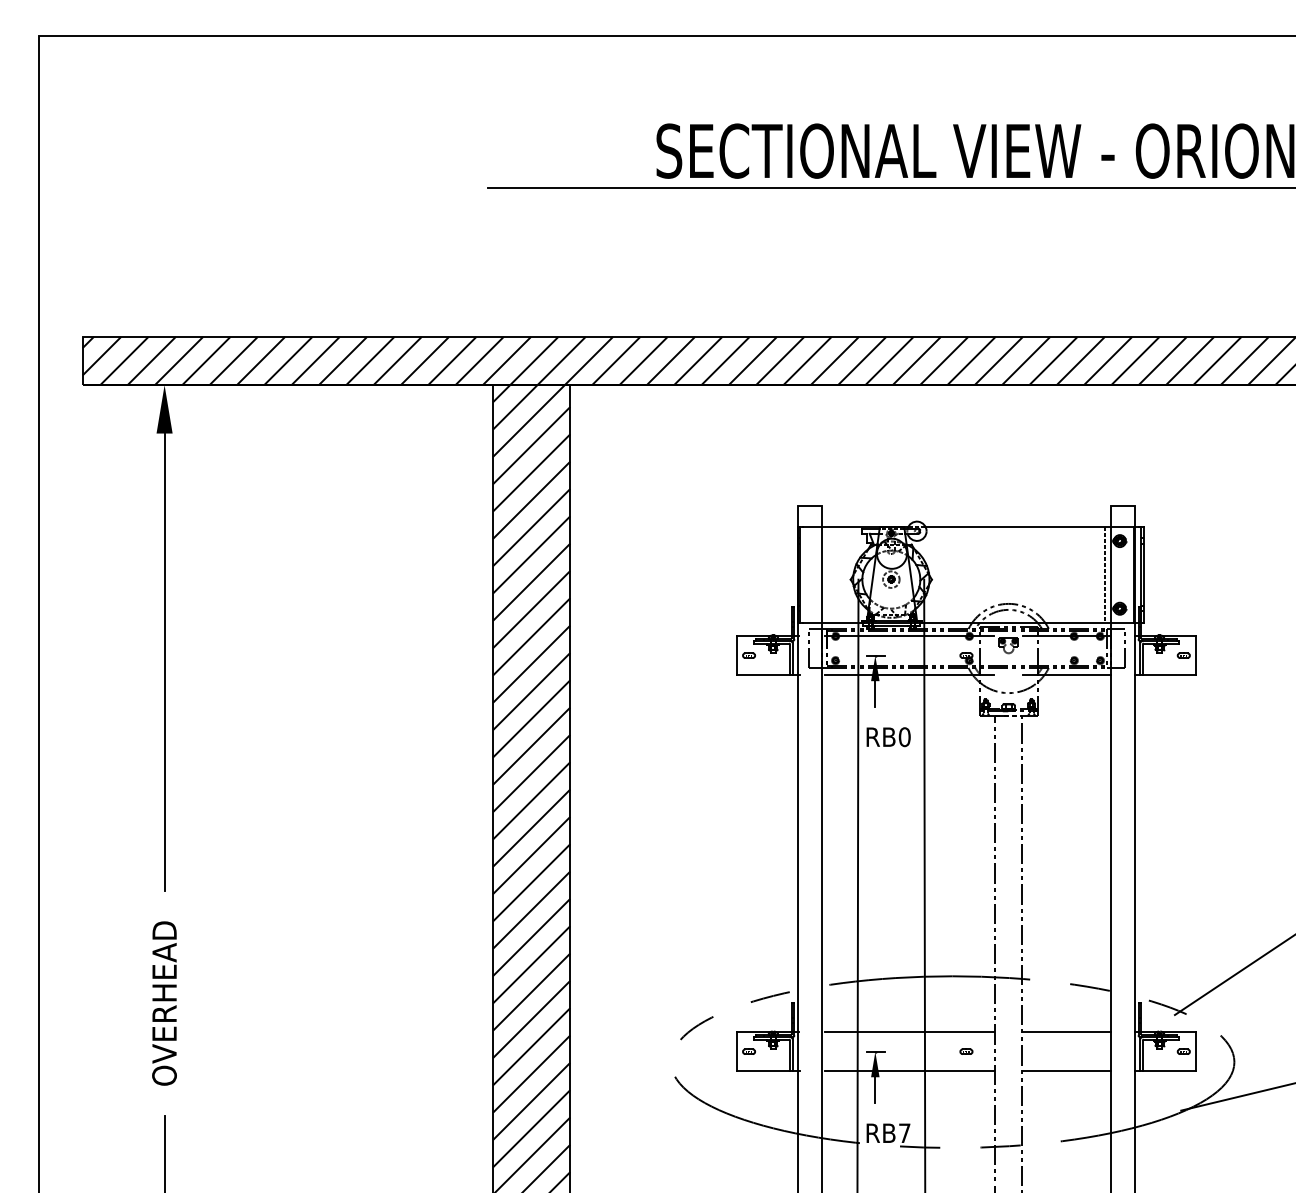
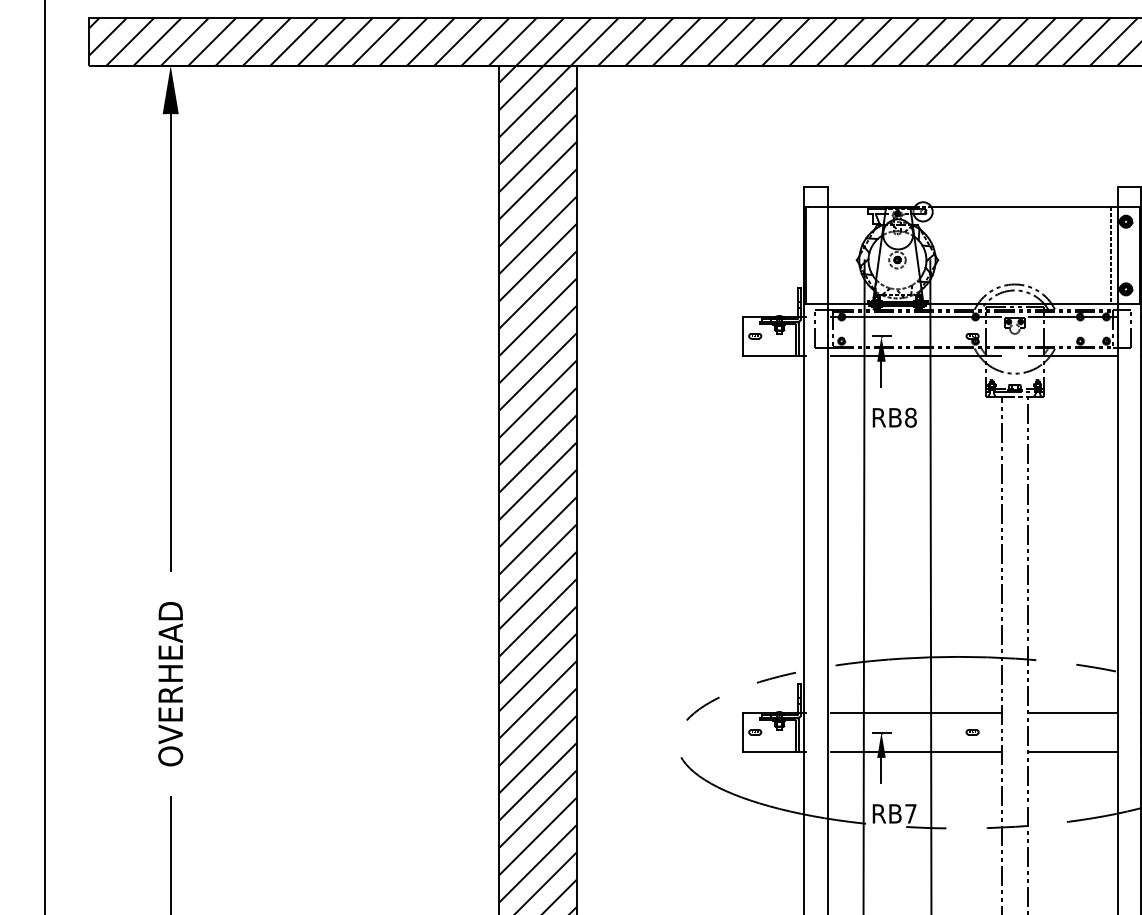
text: (904, 736) -> (910, 417), RB0 -> RB8

